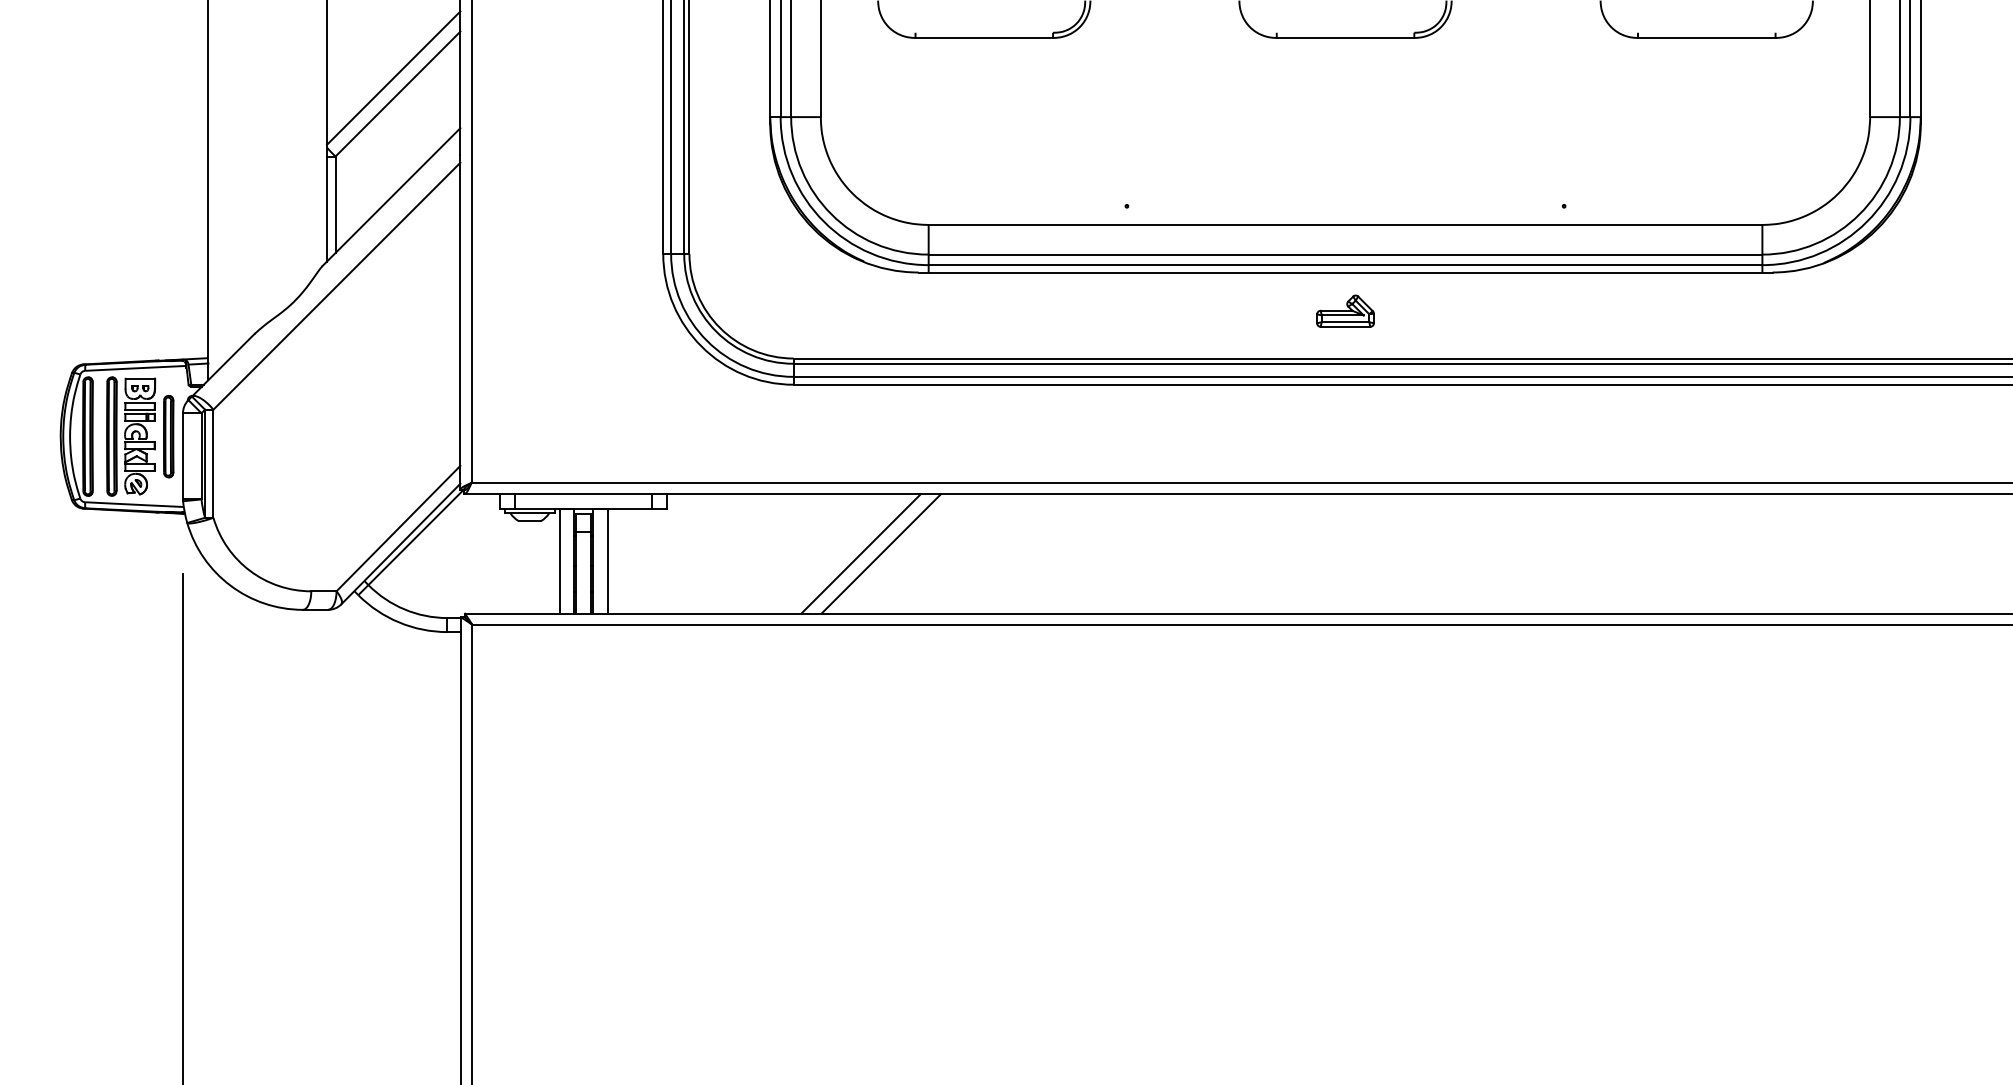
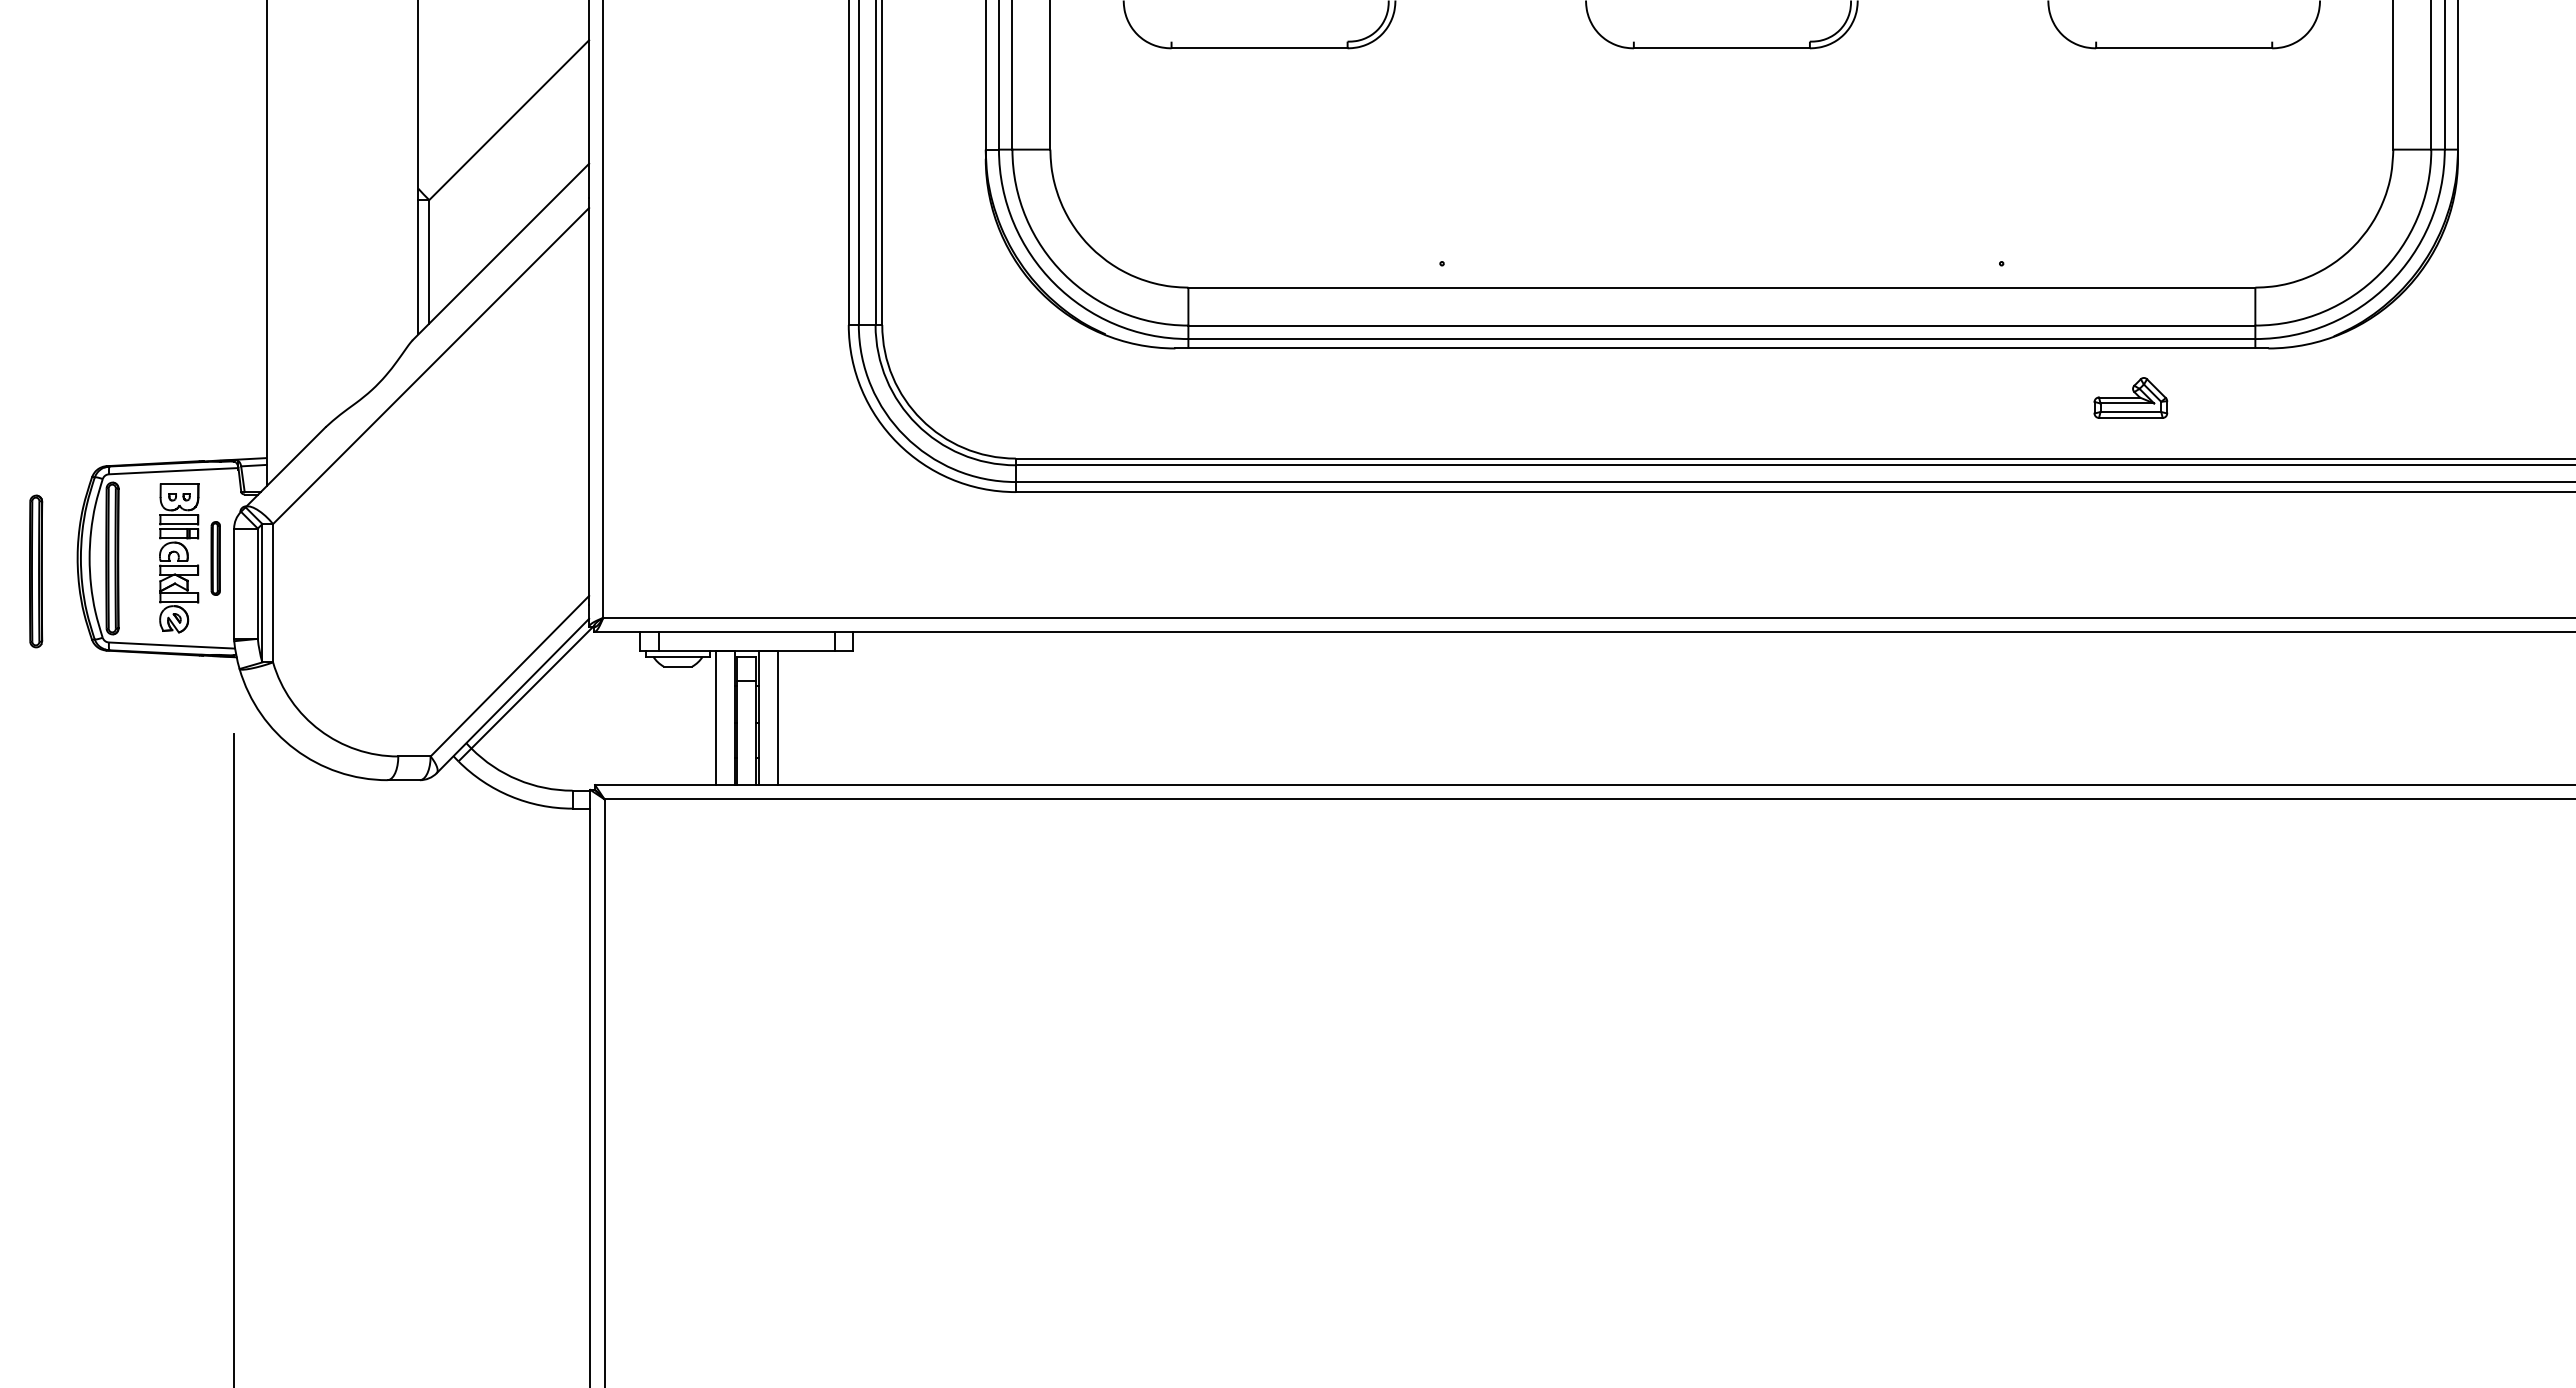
line: (393, 77) -> (503, 99), removed
part: (1345, 310) -> (2130, 397), moved
part: (112, 436) -> (36, 571), moved
part: (168, 436) -> (215, 558), size x0.7
line: (860, 553) -> (1101, 708), removed
line: (881, 553) -> (1127, 708), removed

